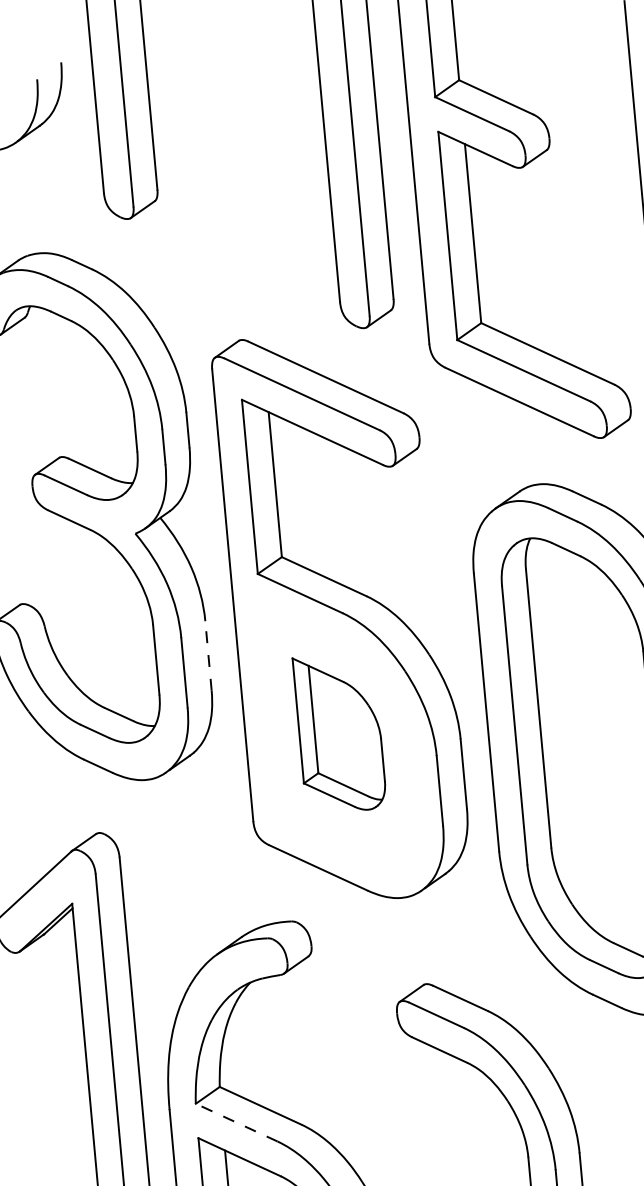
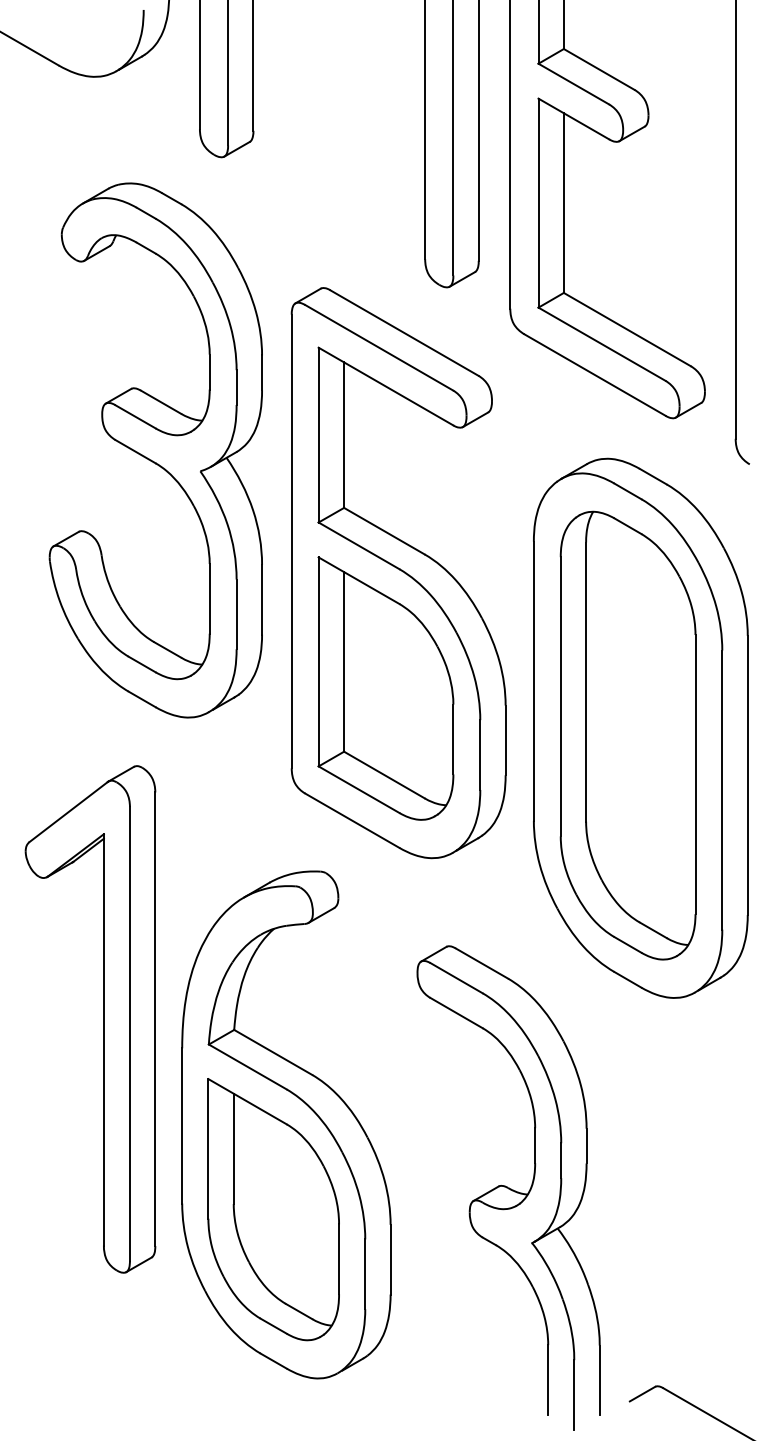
line: (208, 655) -> (262, 599), dashed -> solid
part: (339, 733) -> (385, 688), size x1.67
line: (236, 1123) -> (247, 1067), dashed -> solid

